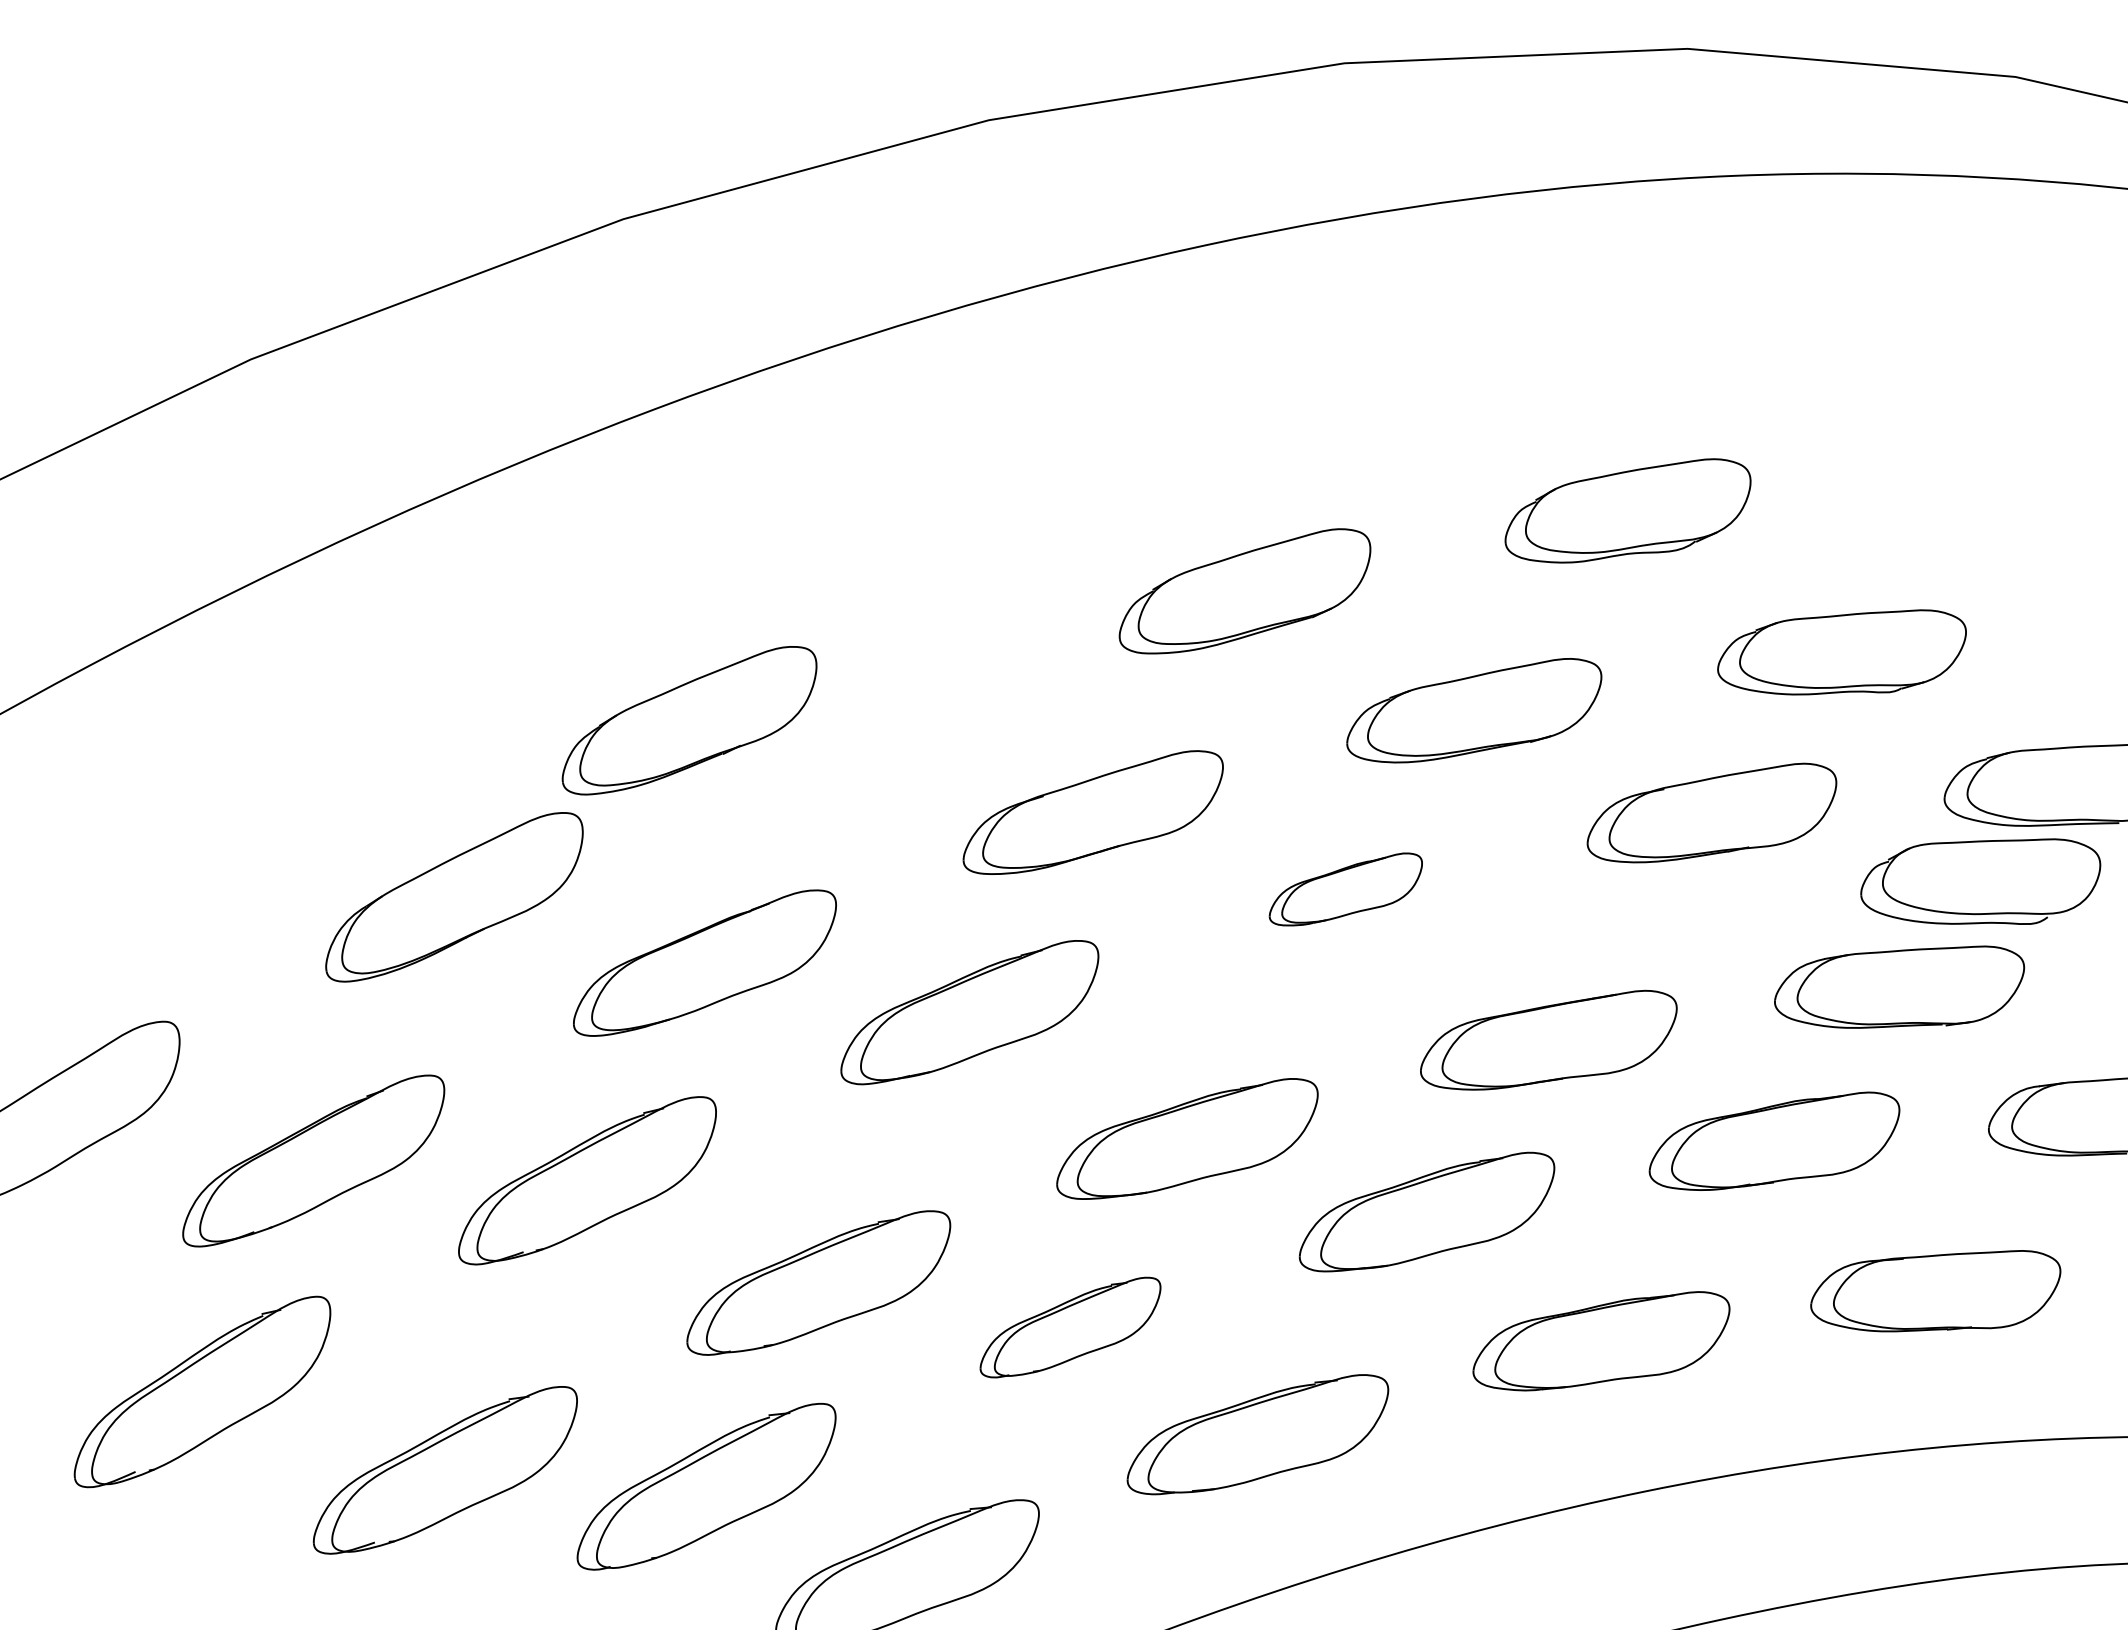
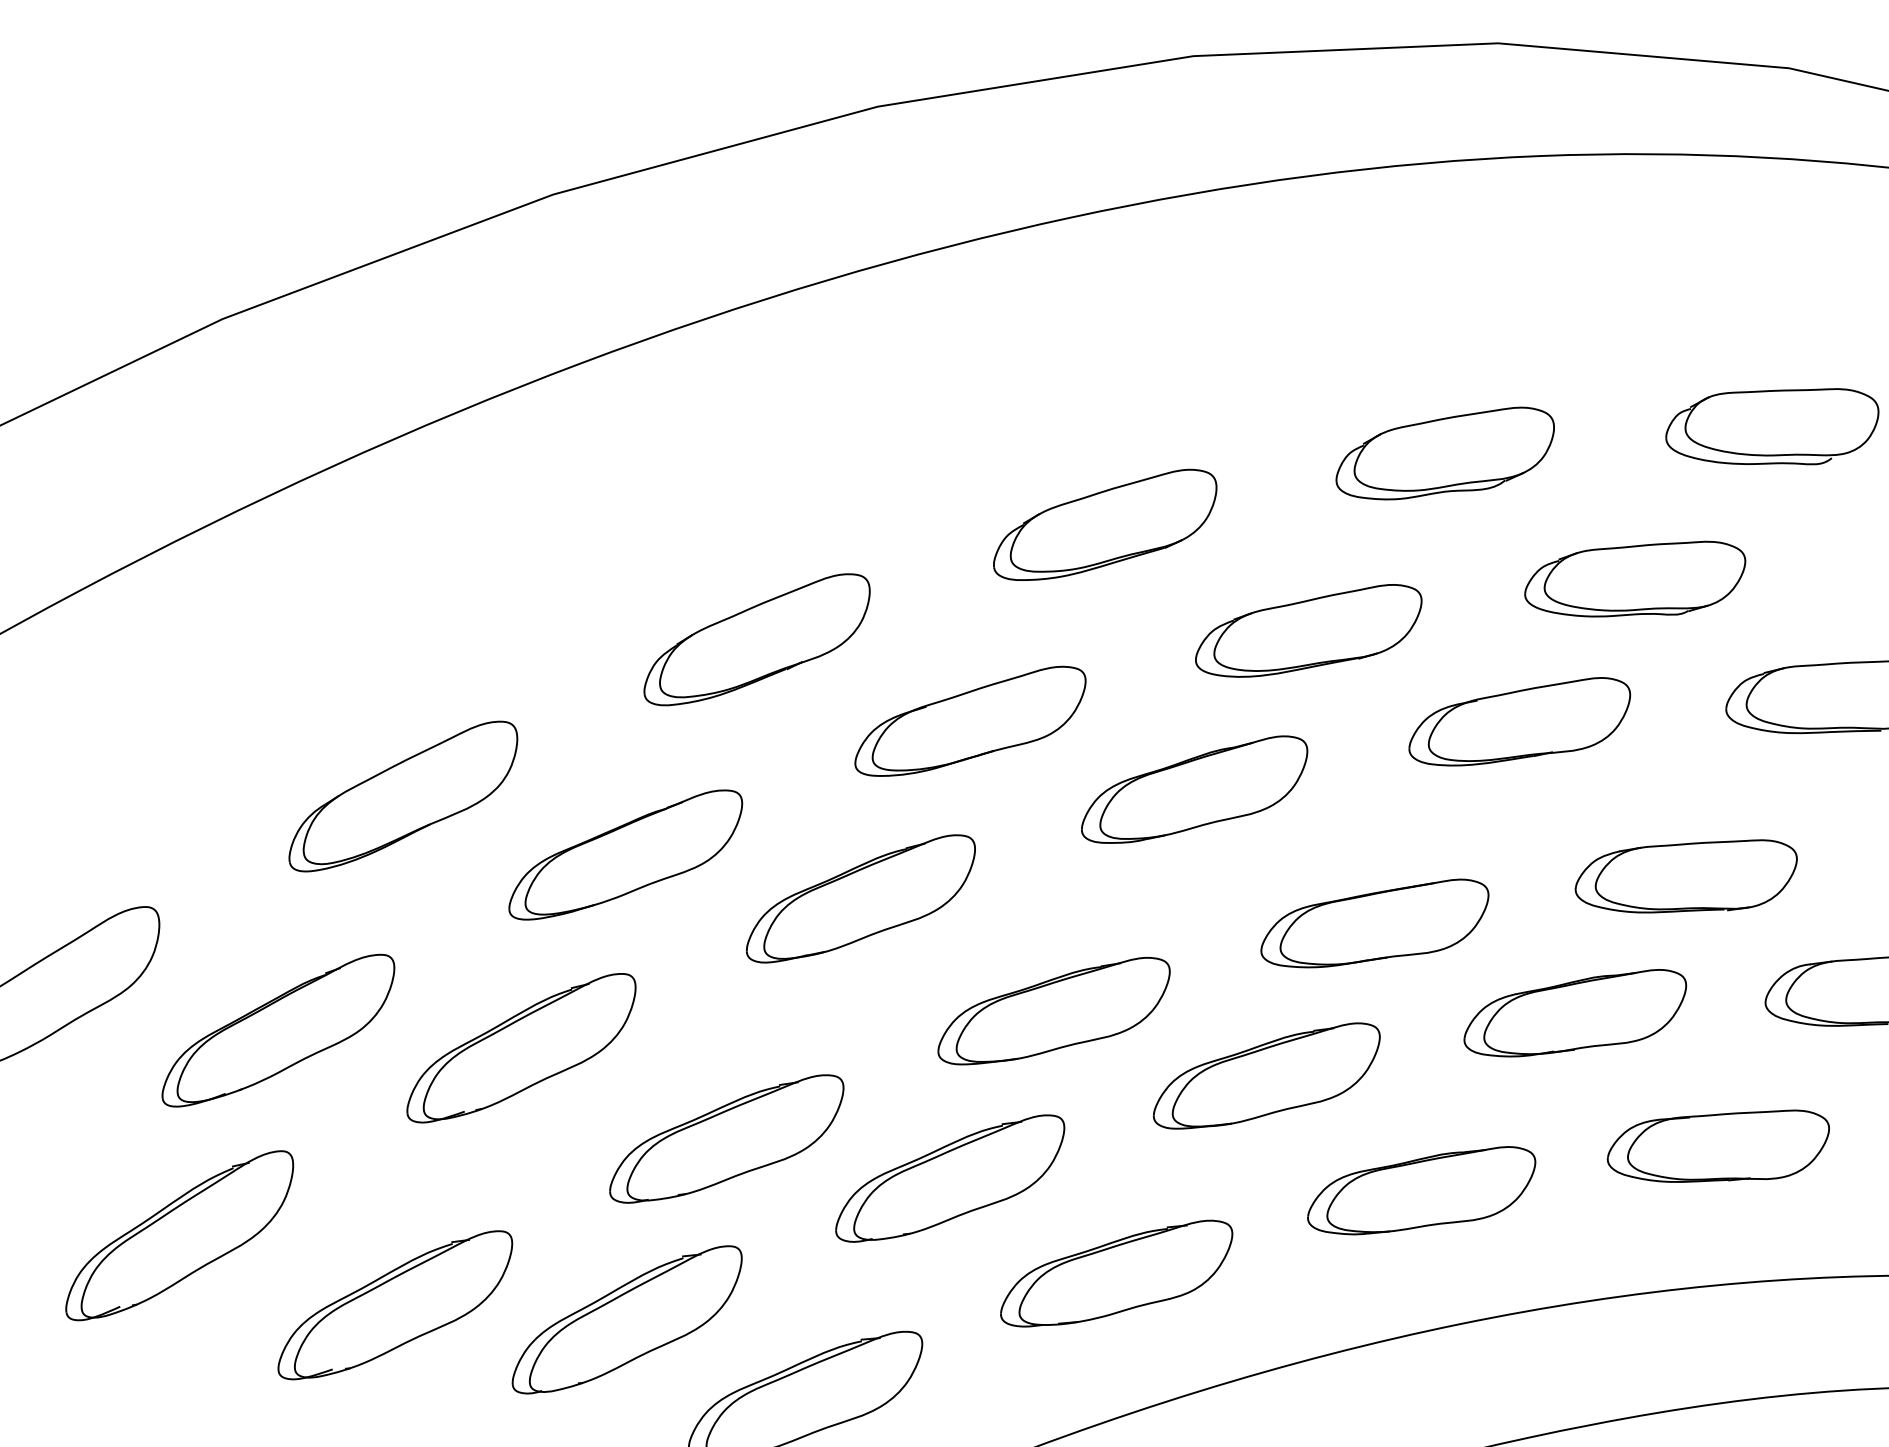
part: (688, 720) -> (756, 639), moved
part: (1980, 881) -> (1772, 426), moved
part: (1345, 889) -> (1194, 789), size x1.67
part: (1070, 1327) -> (950, 1178), size x1.43

